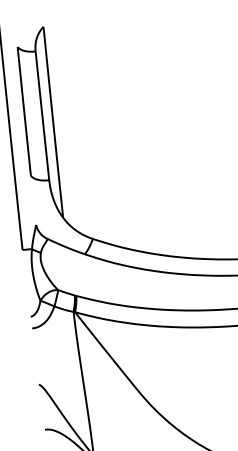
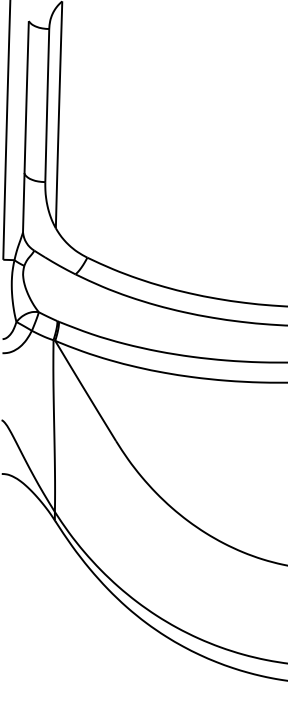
line: (33, 200) -> (23, 203), added

